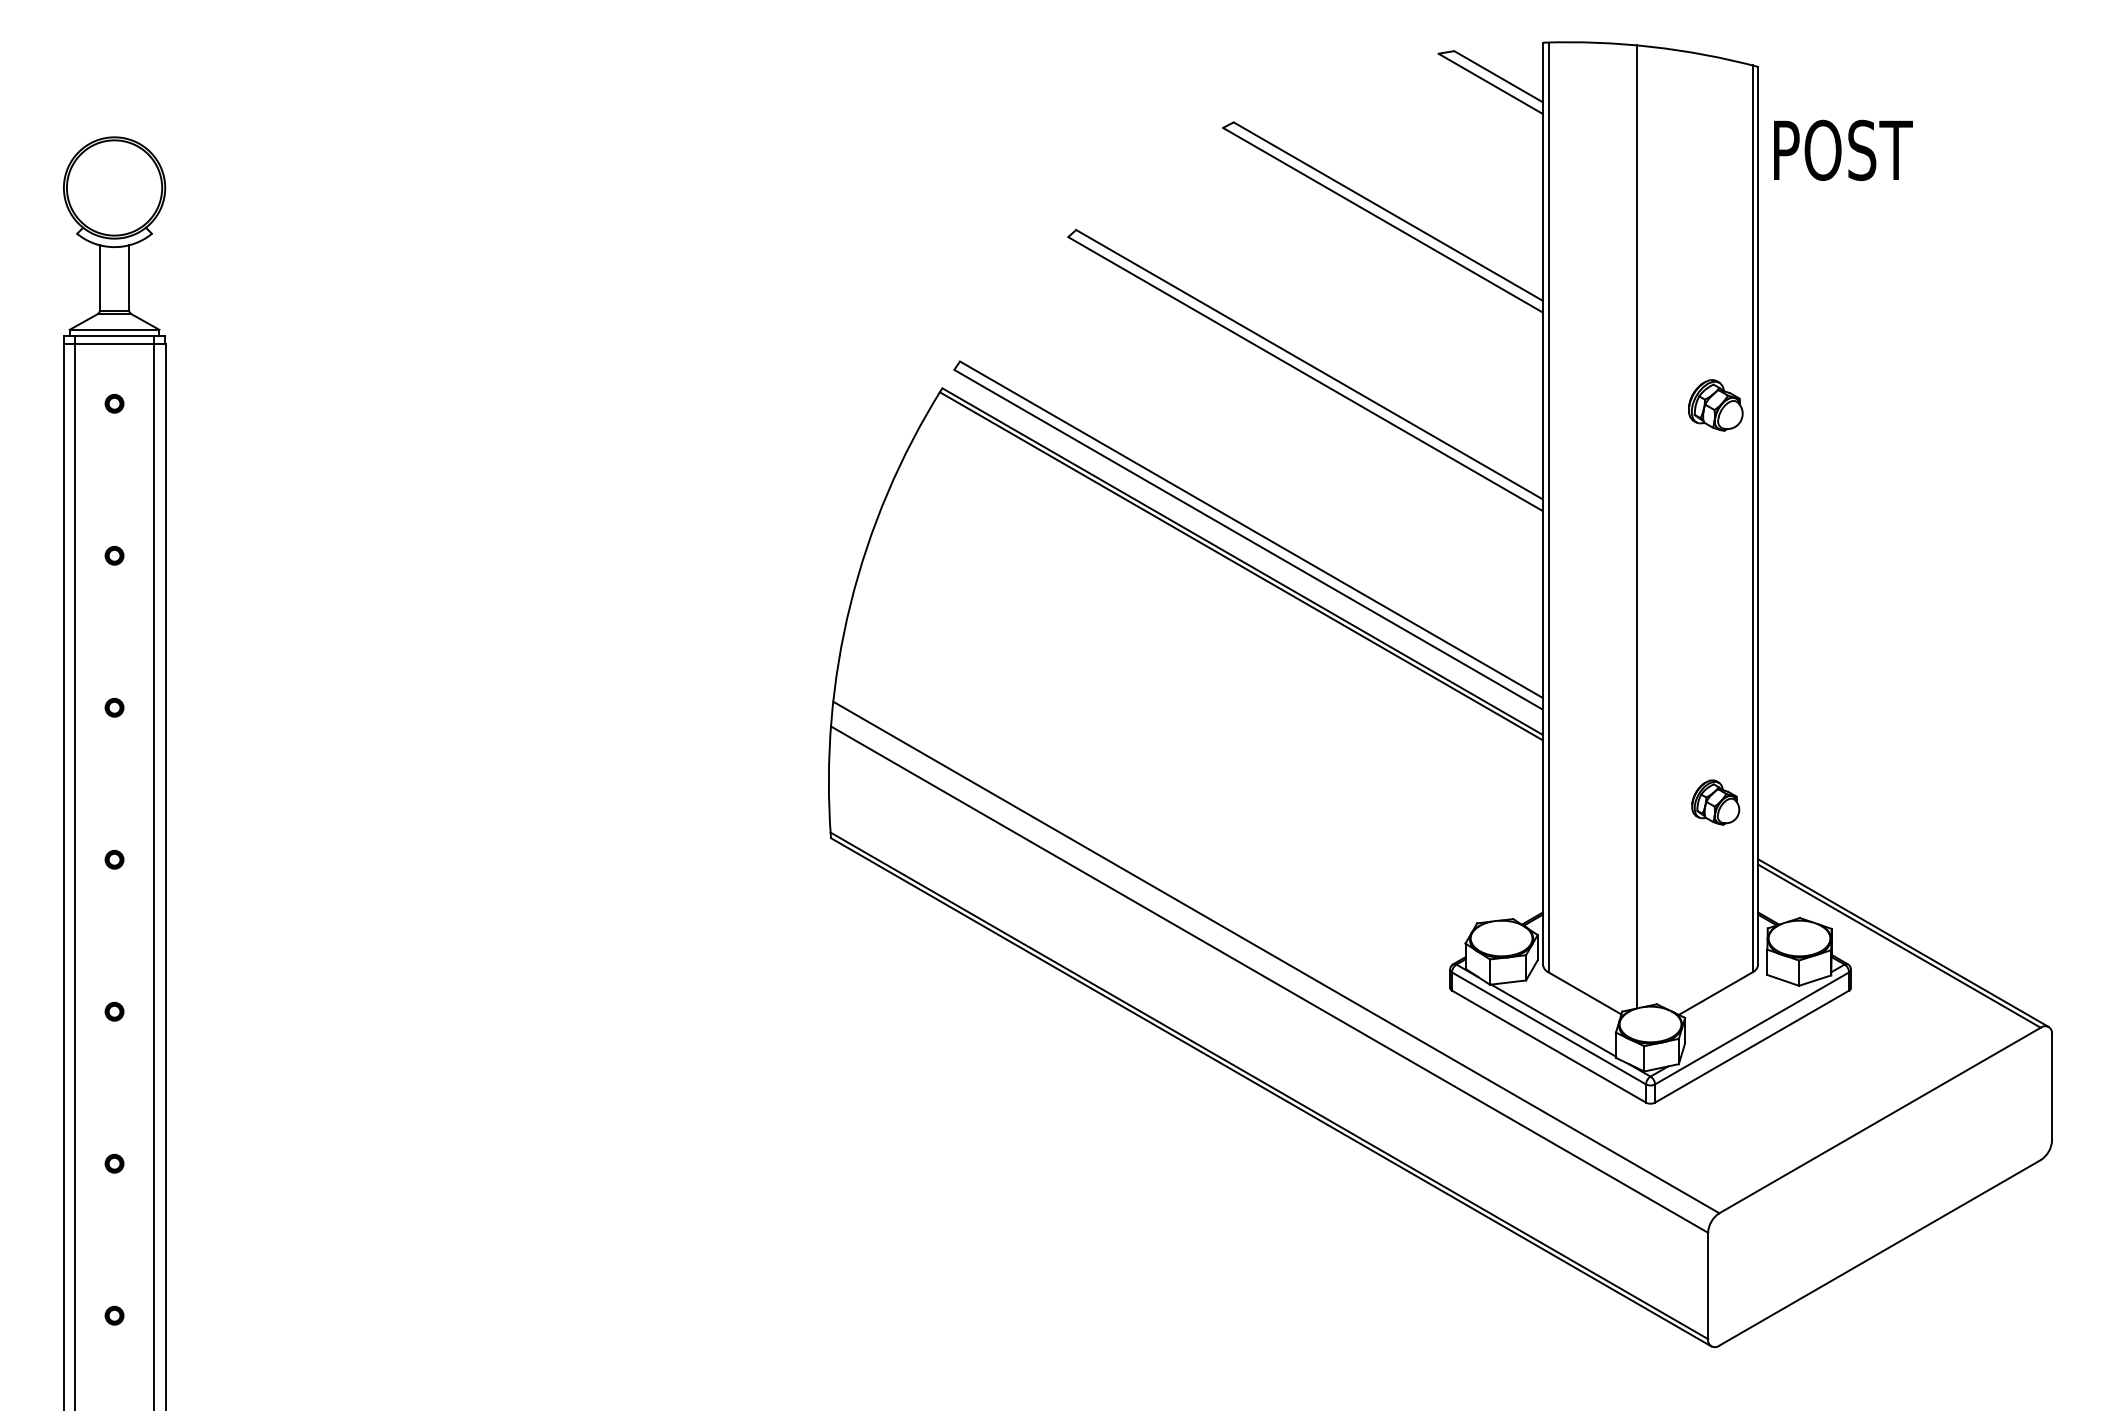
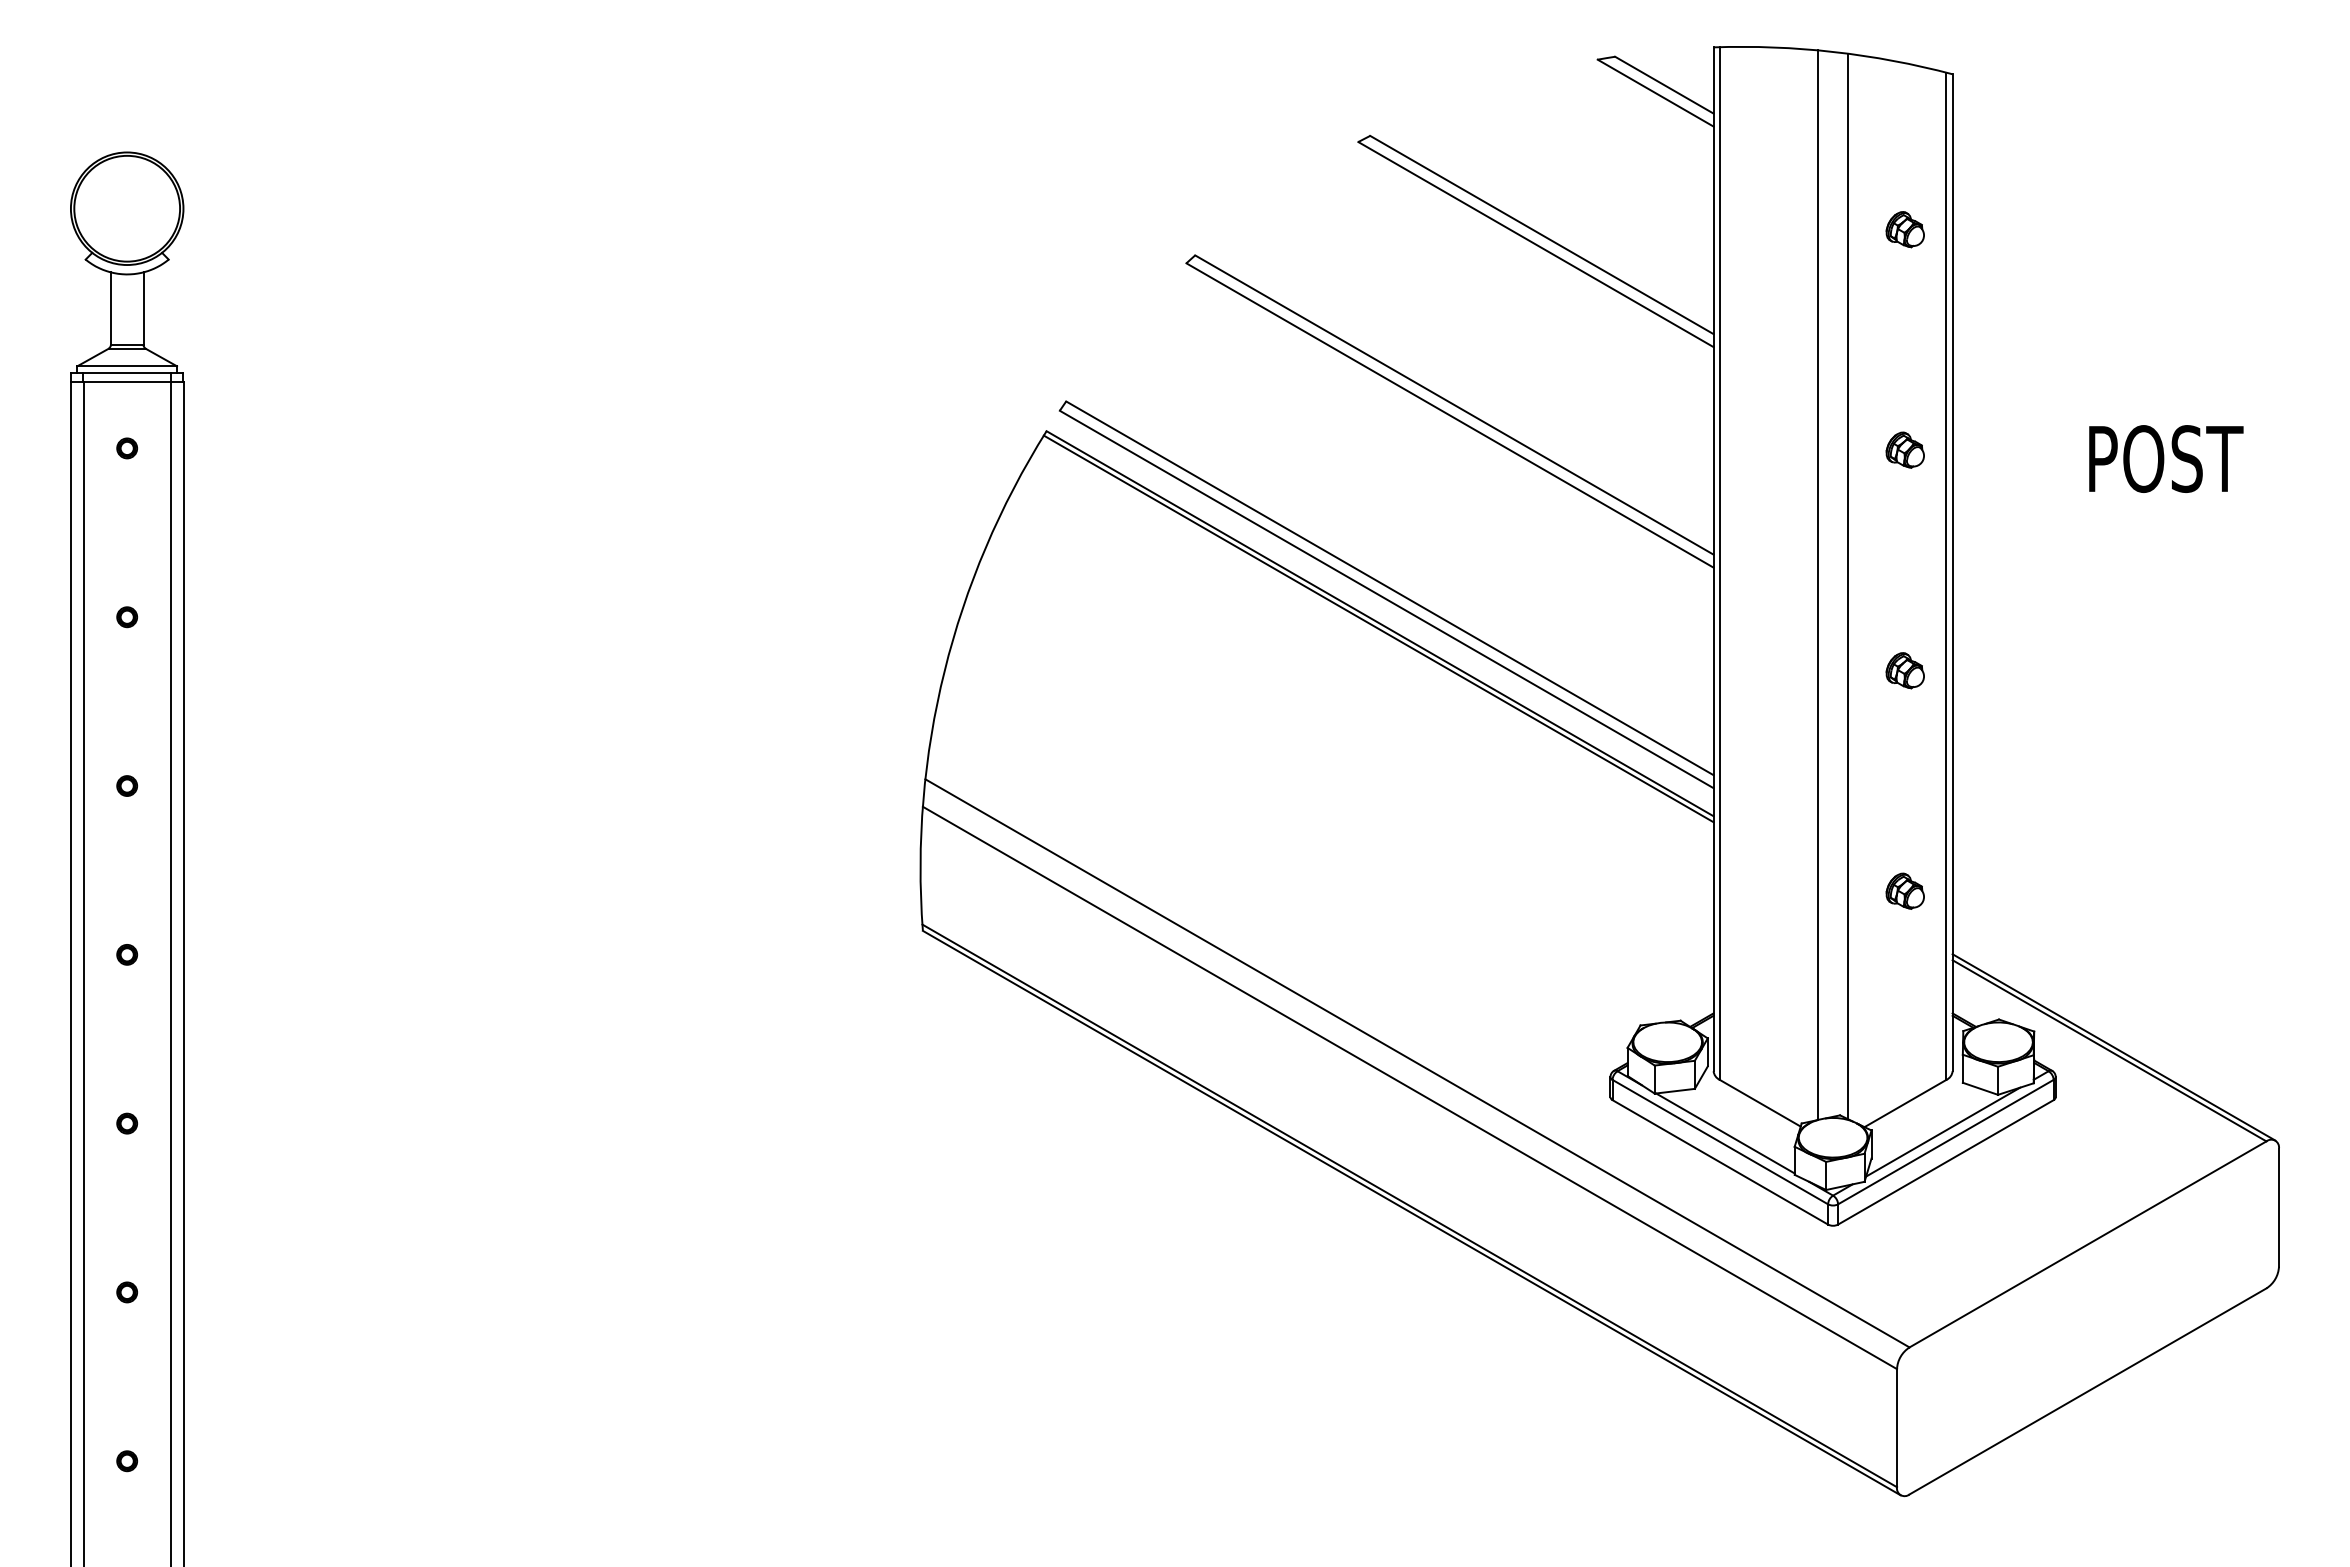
text: (1843, 149) -> (2166, 458), moved
part: (1714, 206) -> (1904, 229), added
part: (1714, 404) -> (1904, 449), size x0.62
line: (1664, 528) -> (1848, 586), added
part: (1714, 603) -> (1904, 670), added
part: (1714, 801) -> (1904, 890), size x0.71
line: (1749, 1018) -> (1943, 1131), added

